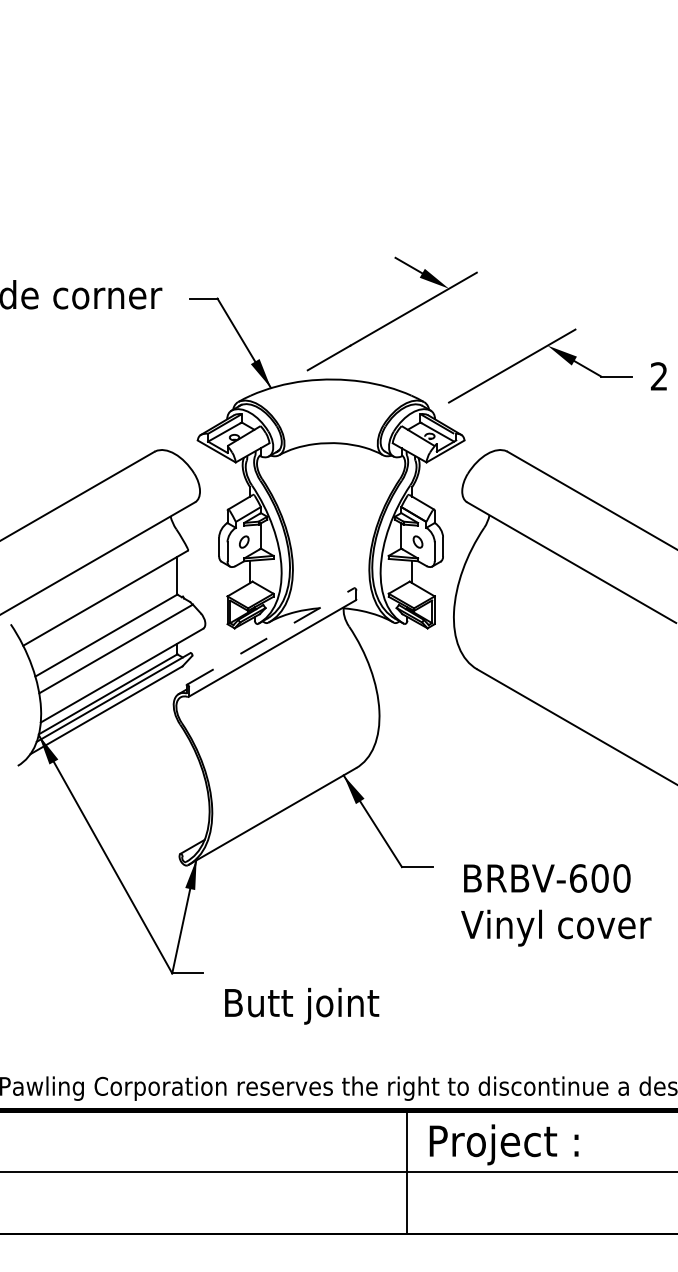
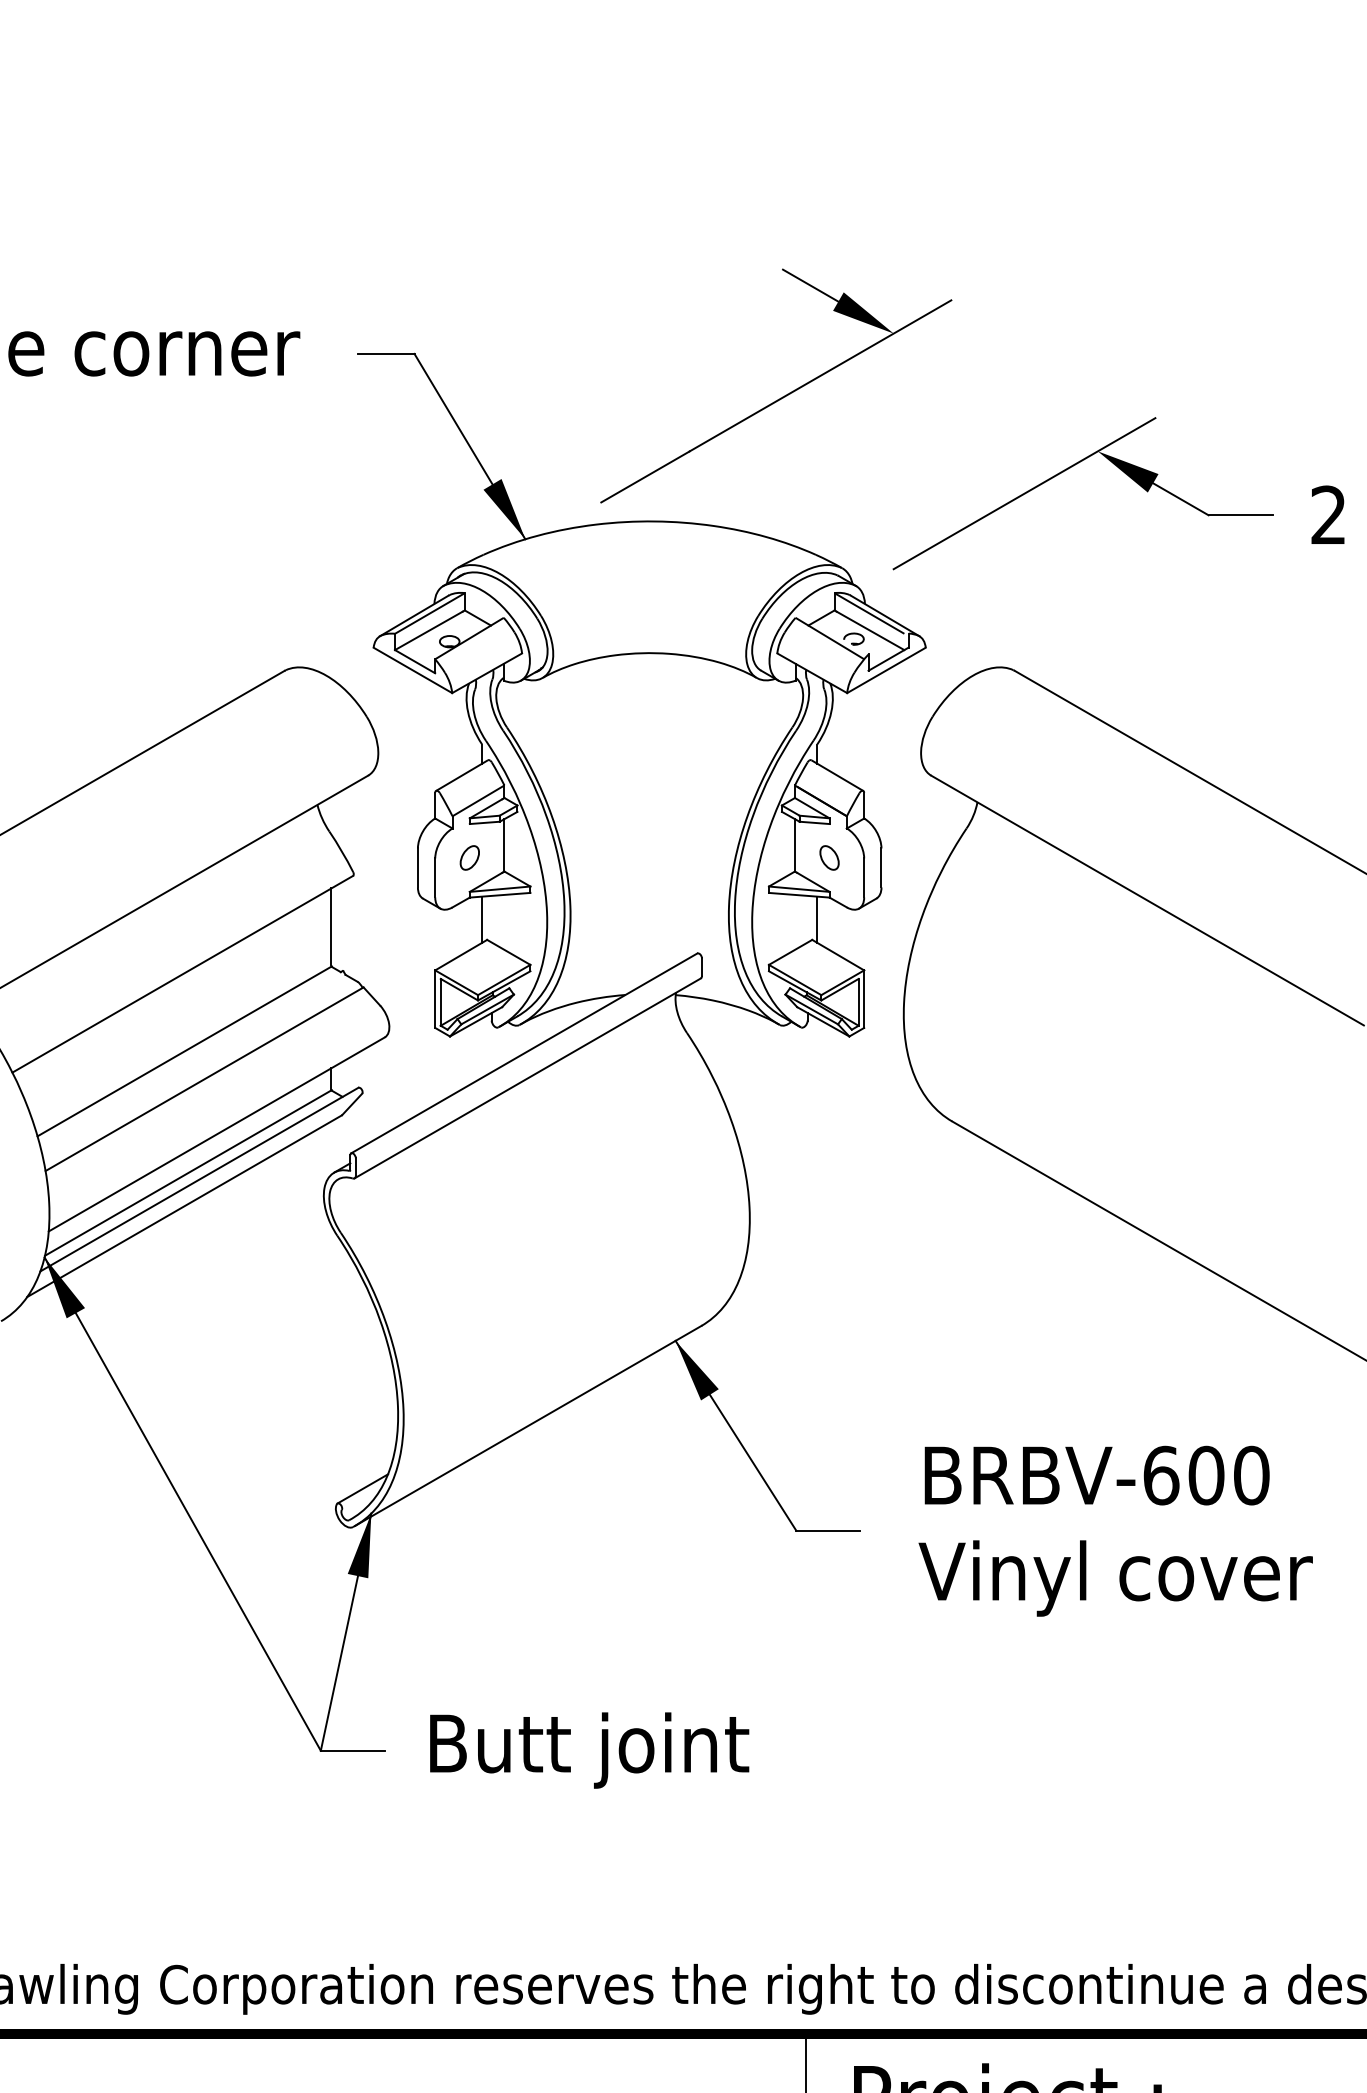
line: (270, 636) -> (524, 1053), dashed -> solid
text: (556, 905) -> (1116, 1531), moved
text: (302, 1005) -> (590, 1748), moved

